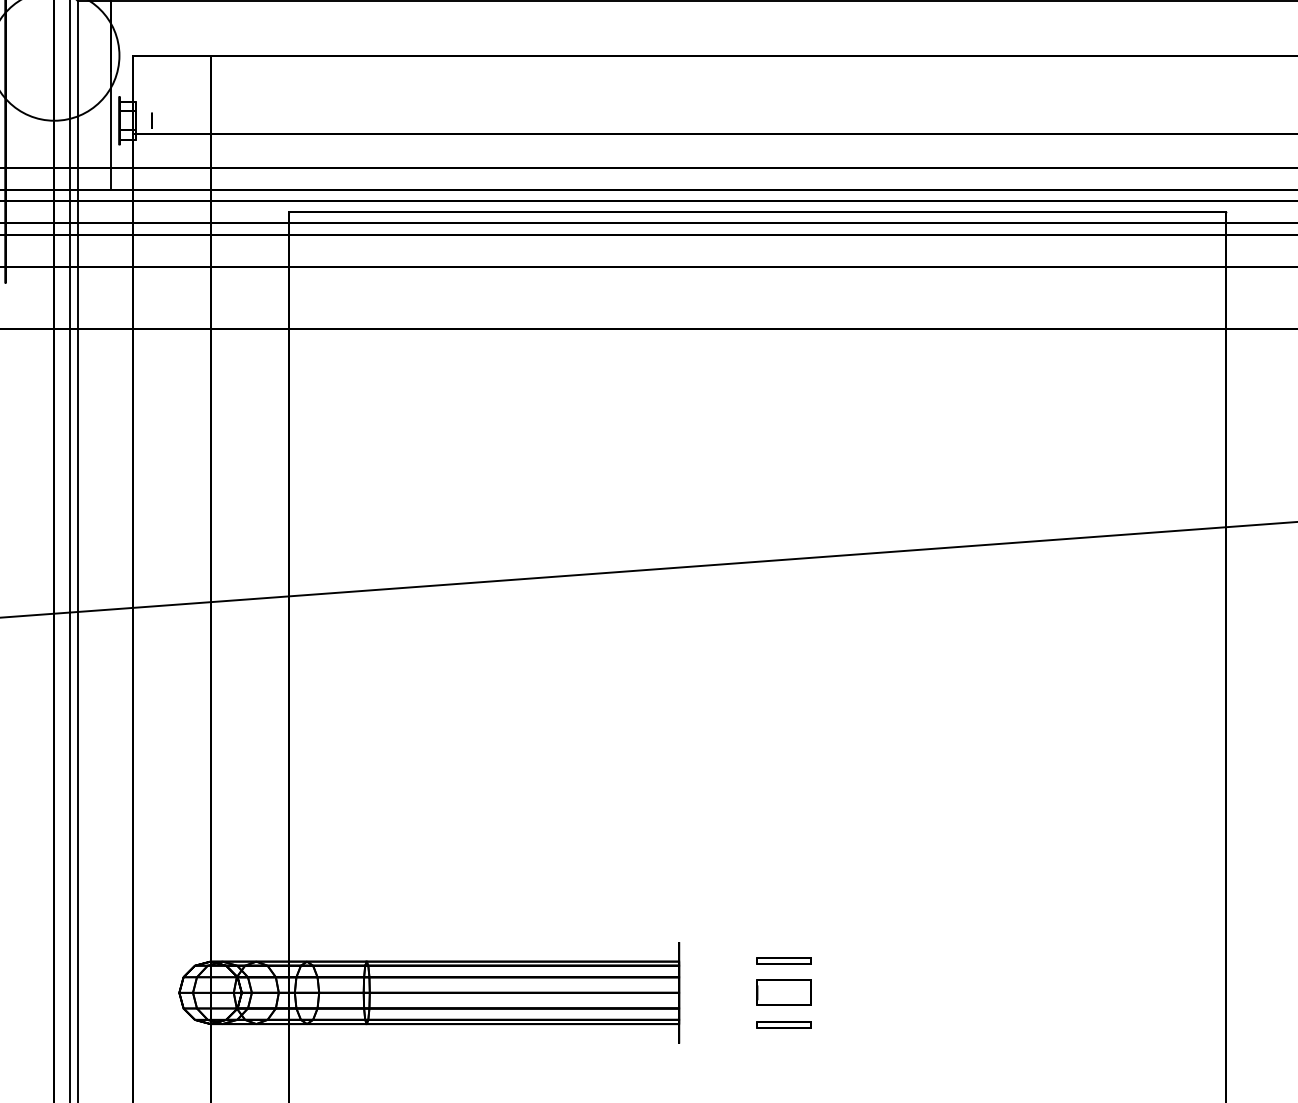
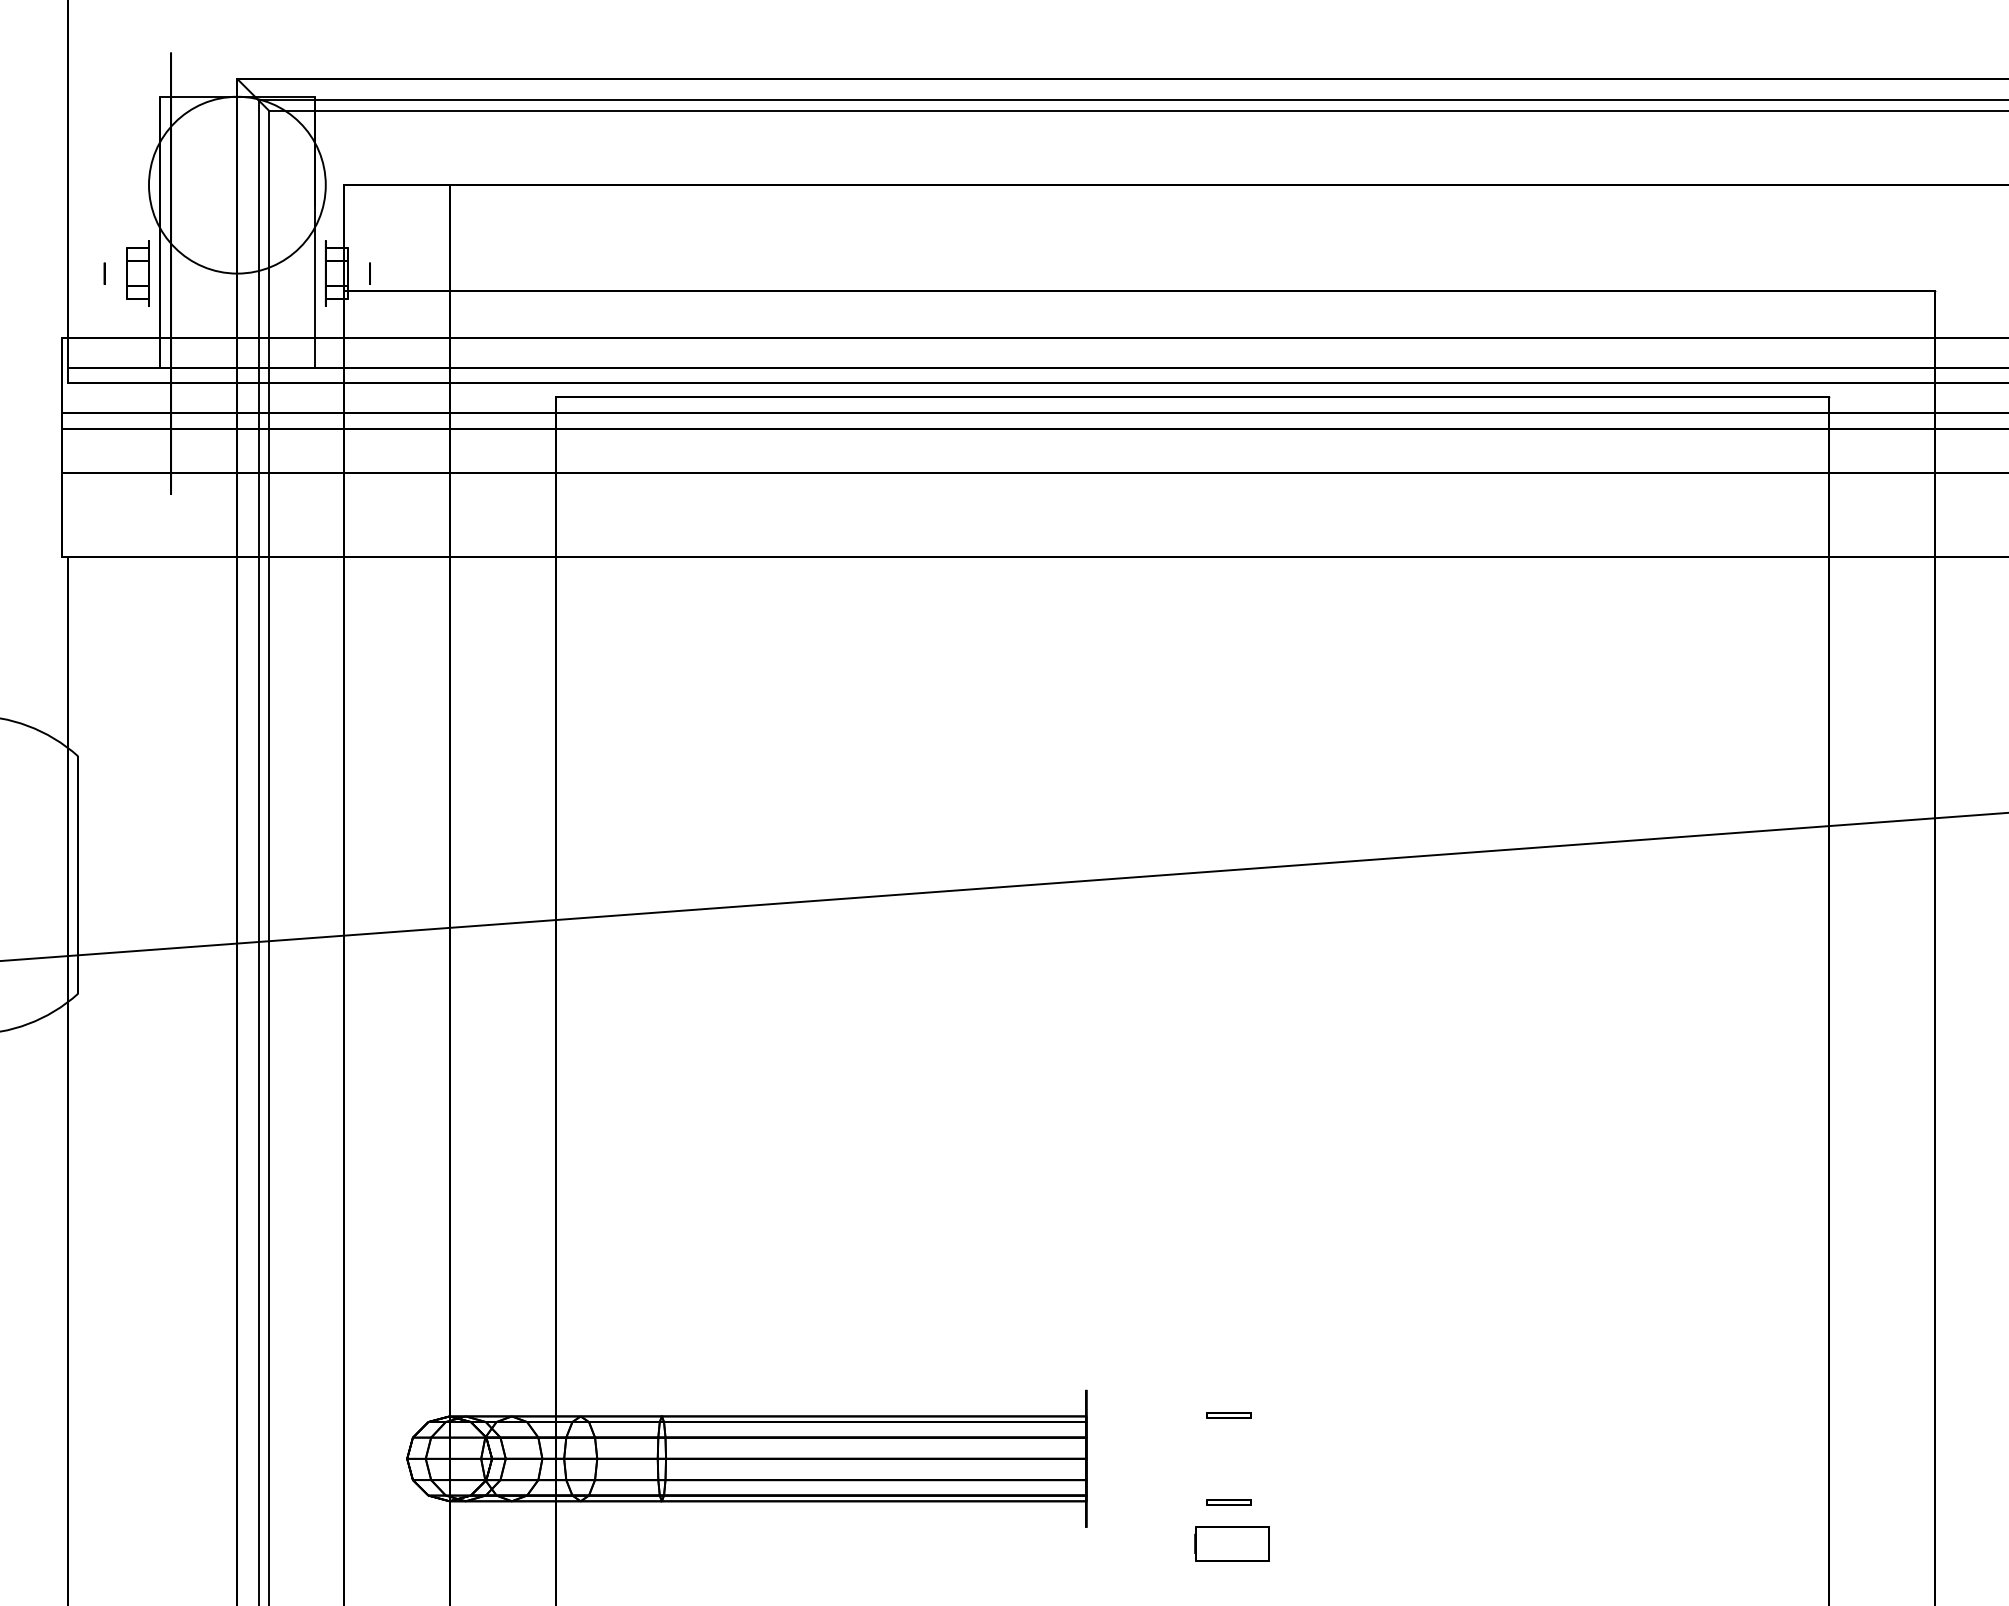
part: (784, 960) -> (1229, 1414), size x0.6
part: (783, 992) -> (1231, 1543), moved
part: (784, 1024) -> (1229, 1501), size x0.6

